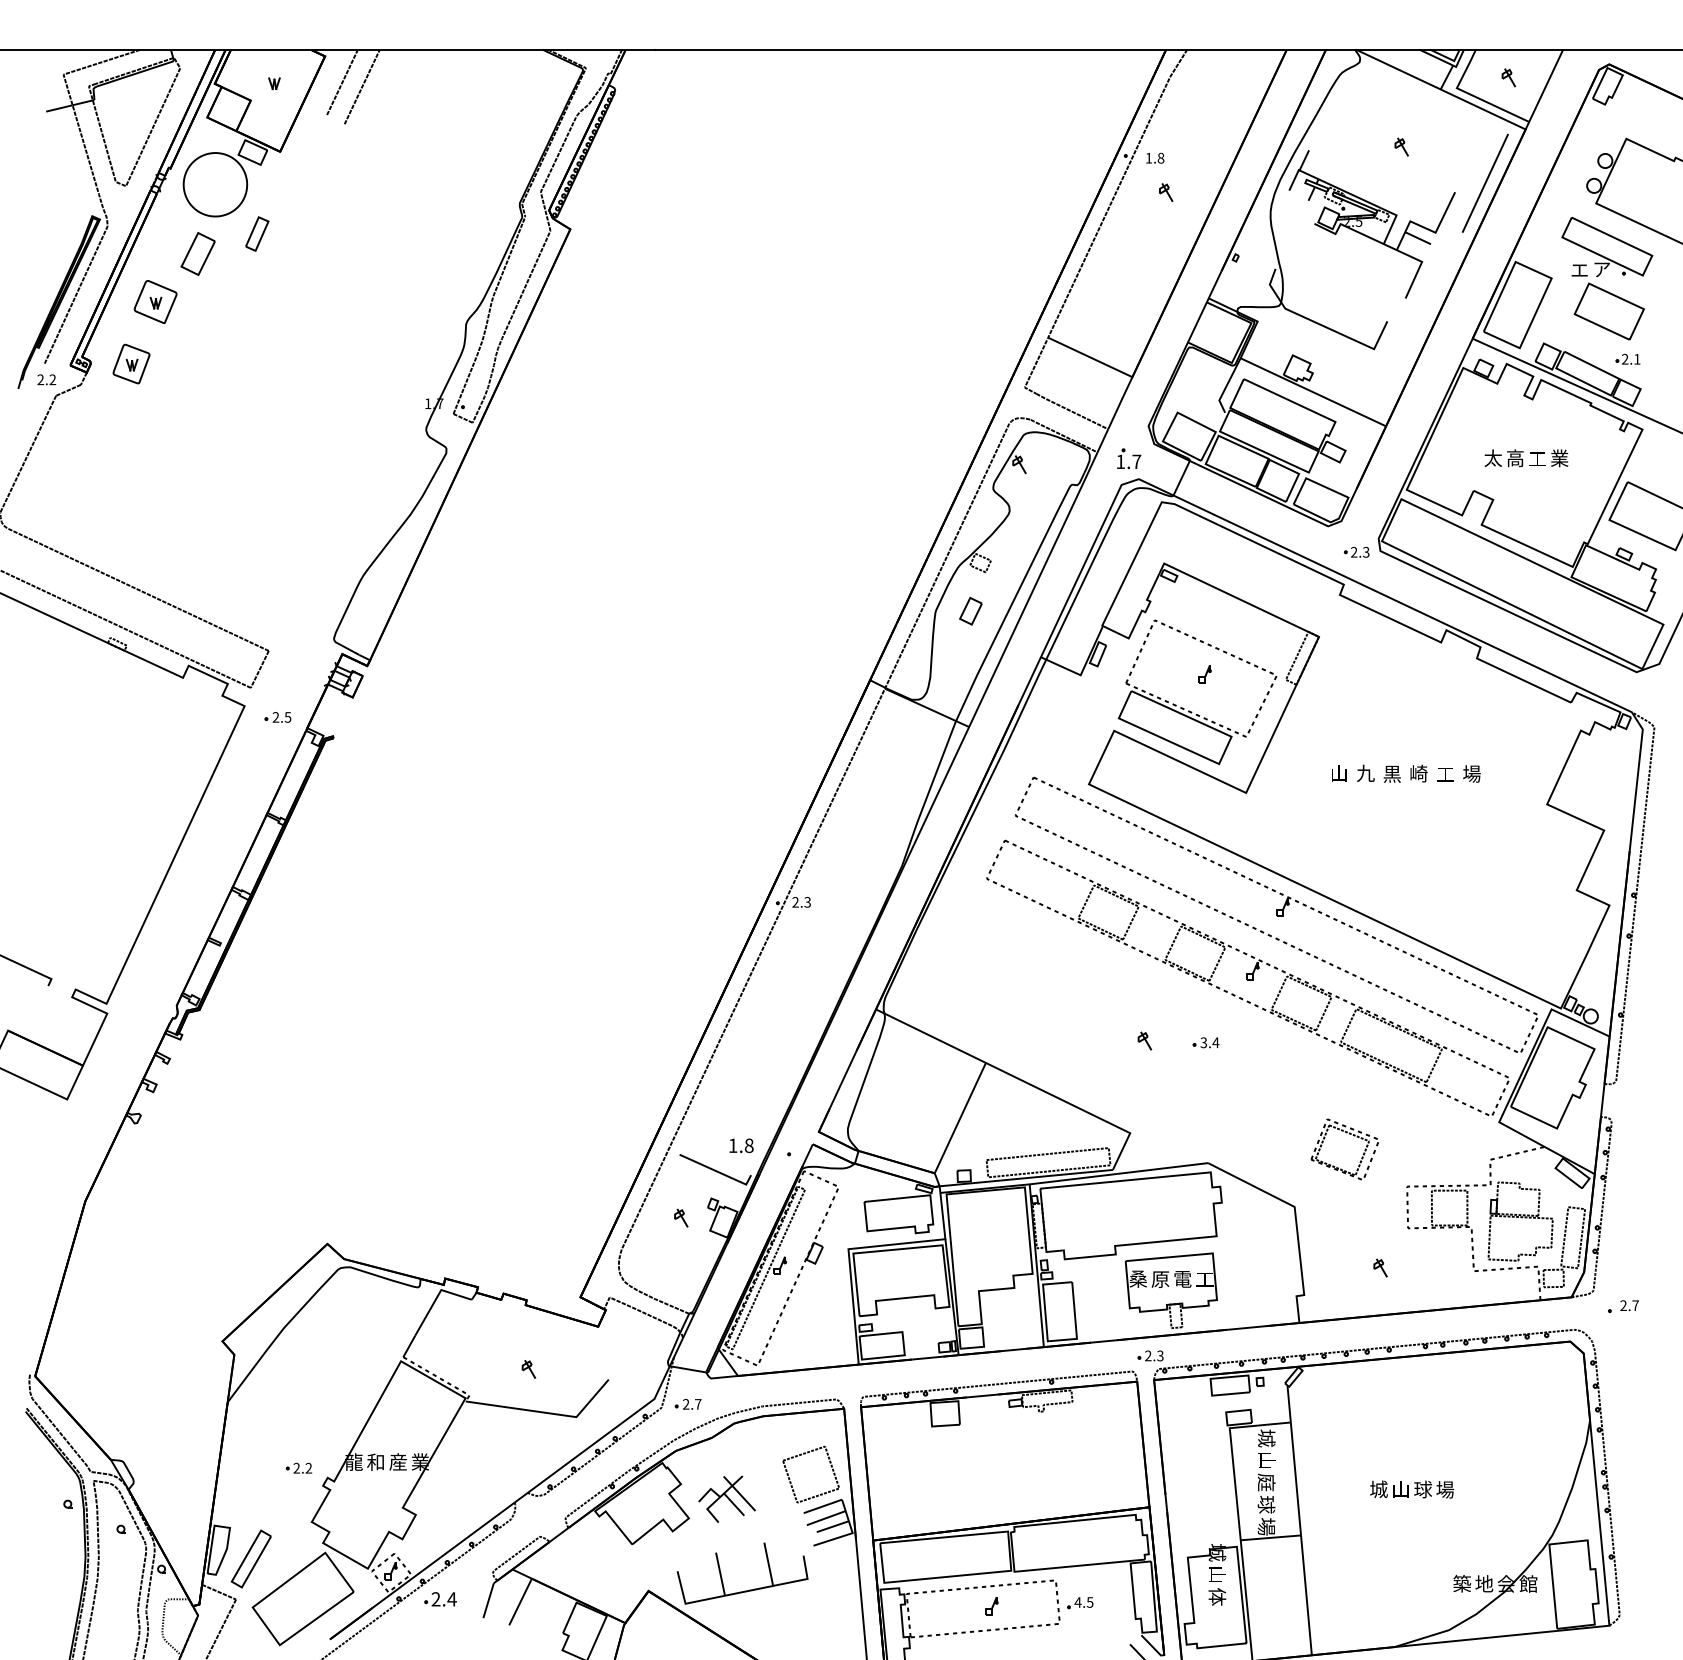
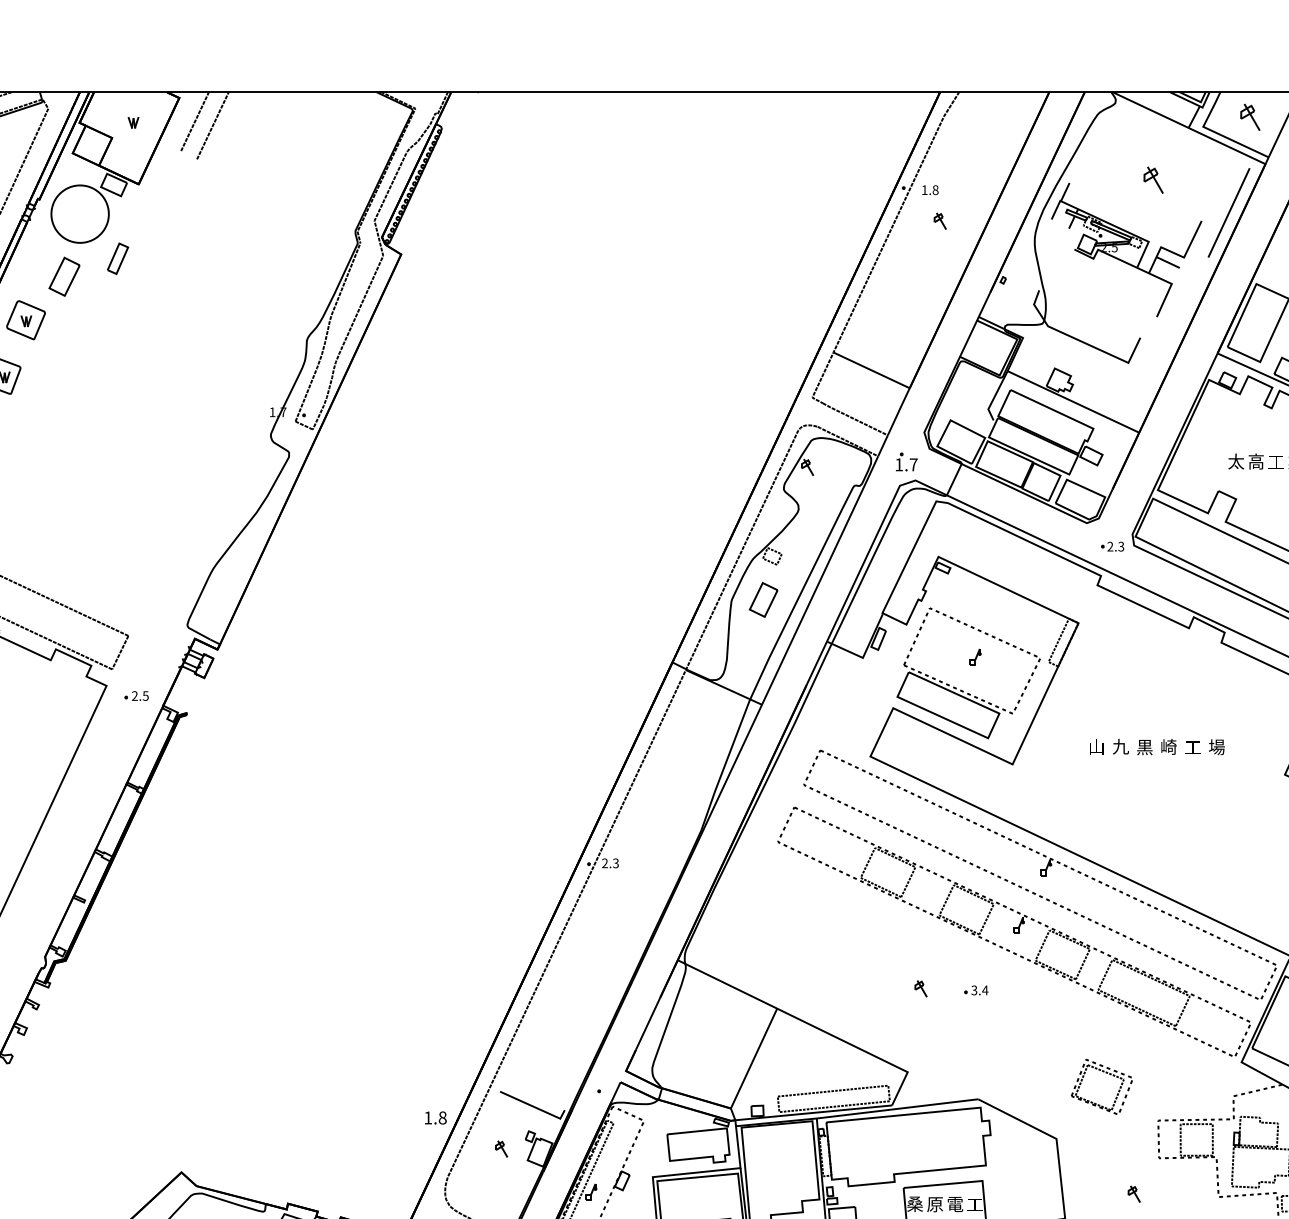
part: (1508, 77) -> (1249, 117), size x1.6
part: (1401, 146) -> (1153, 179), size x1.6
part: (970, 611) -> (763, 600), size x1.4
text: (741, 1145) -> (435, 1117), moved

